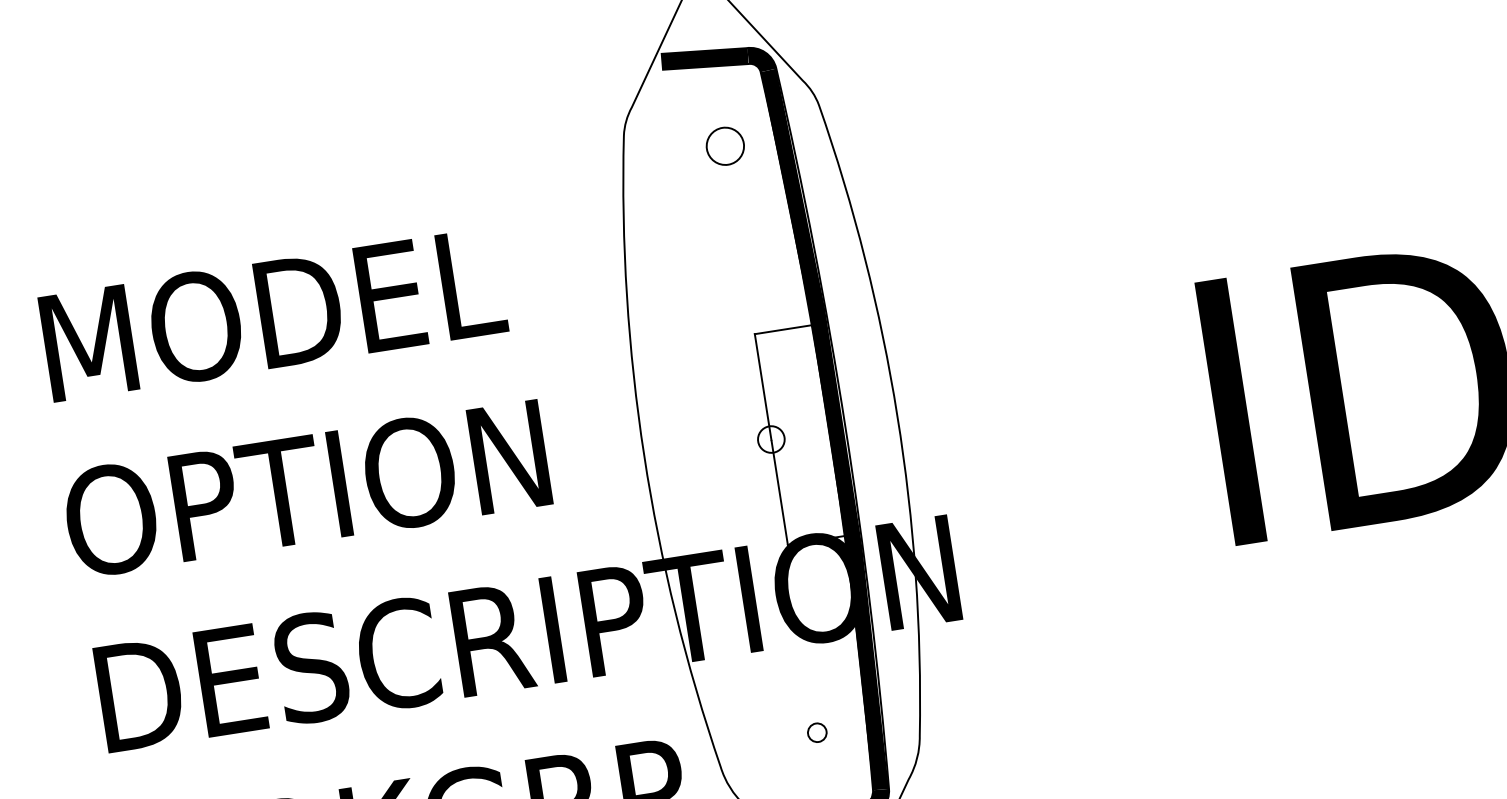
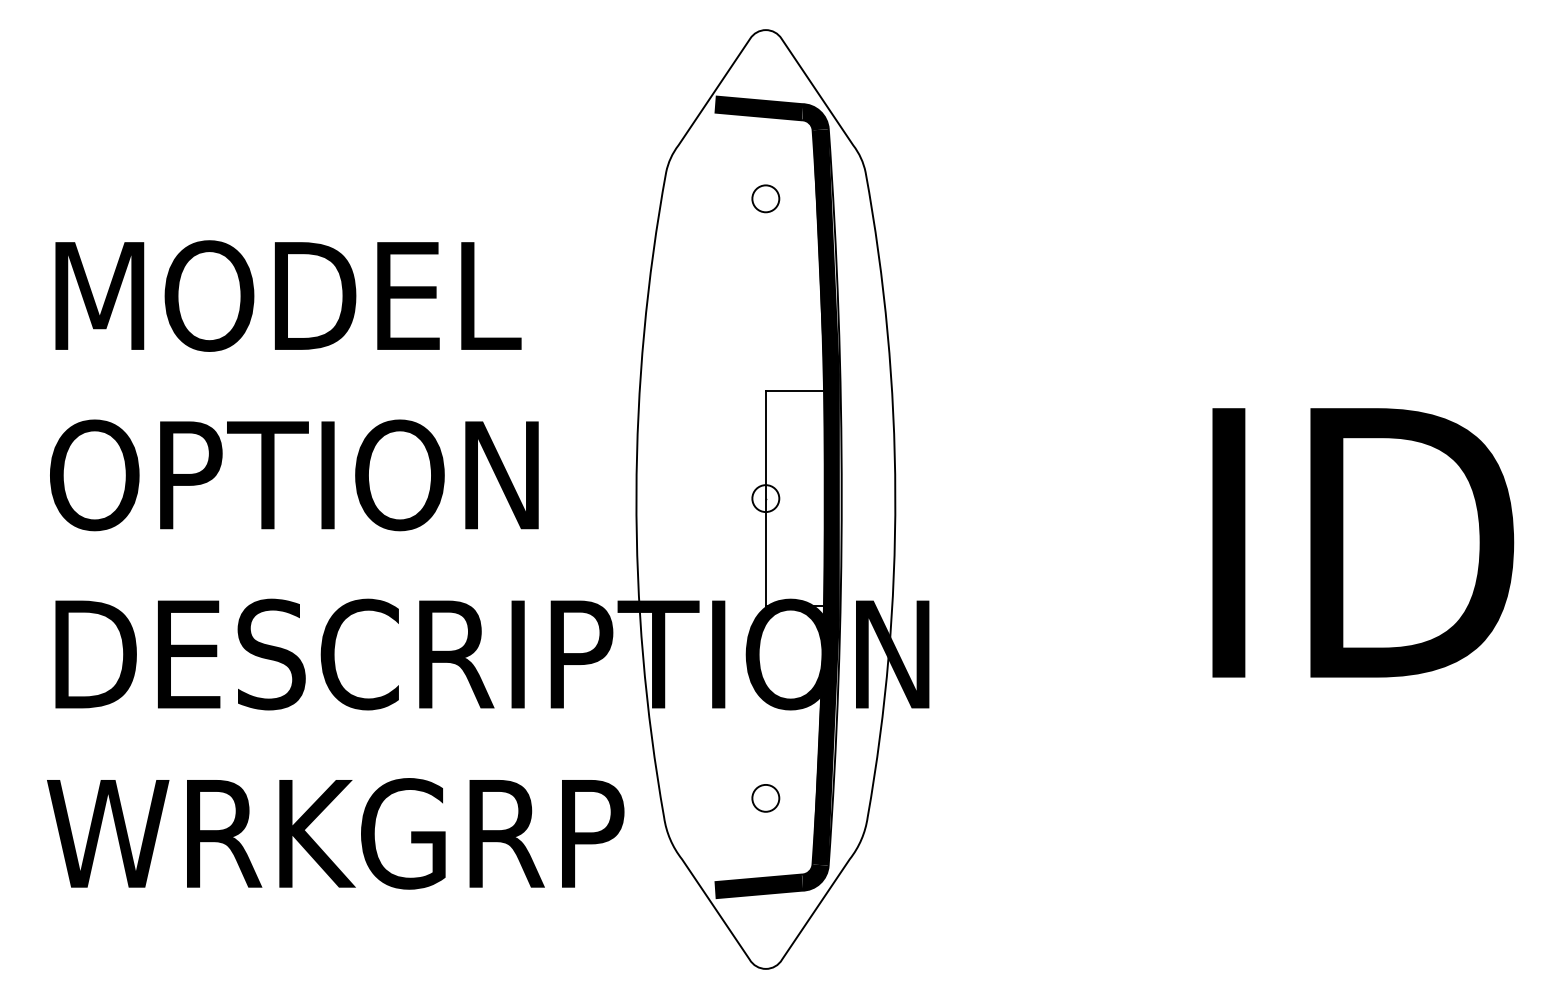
part: (725, 146) -> (765, 198), size x0.71
part: (816, 732) -> (765, 798), size x1.43

